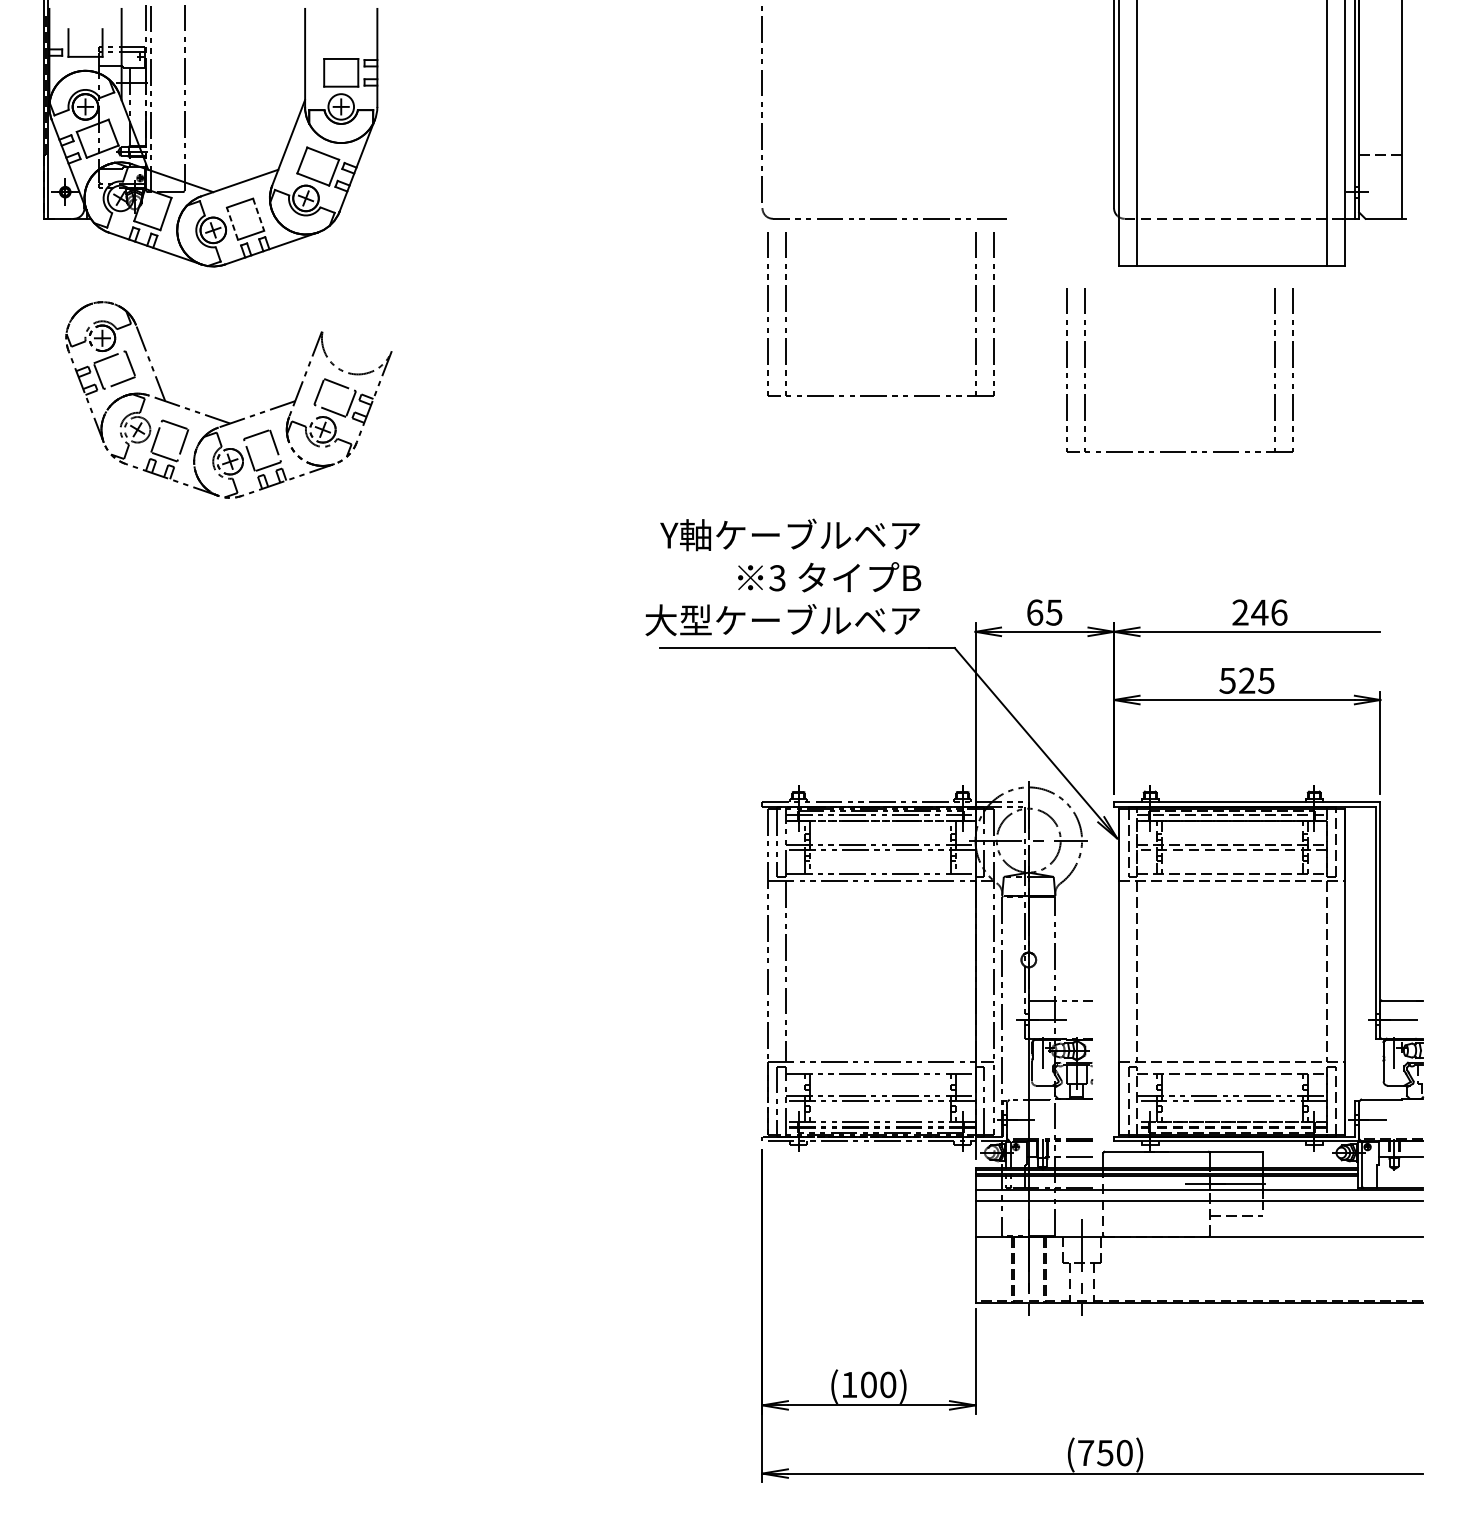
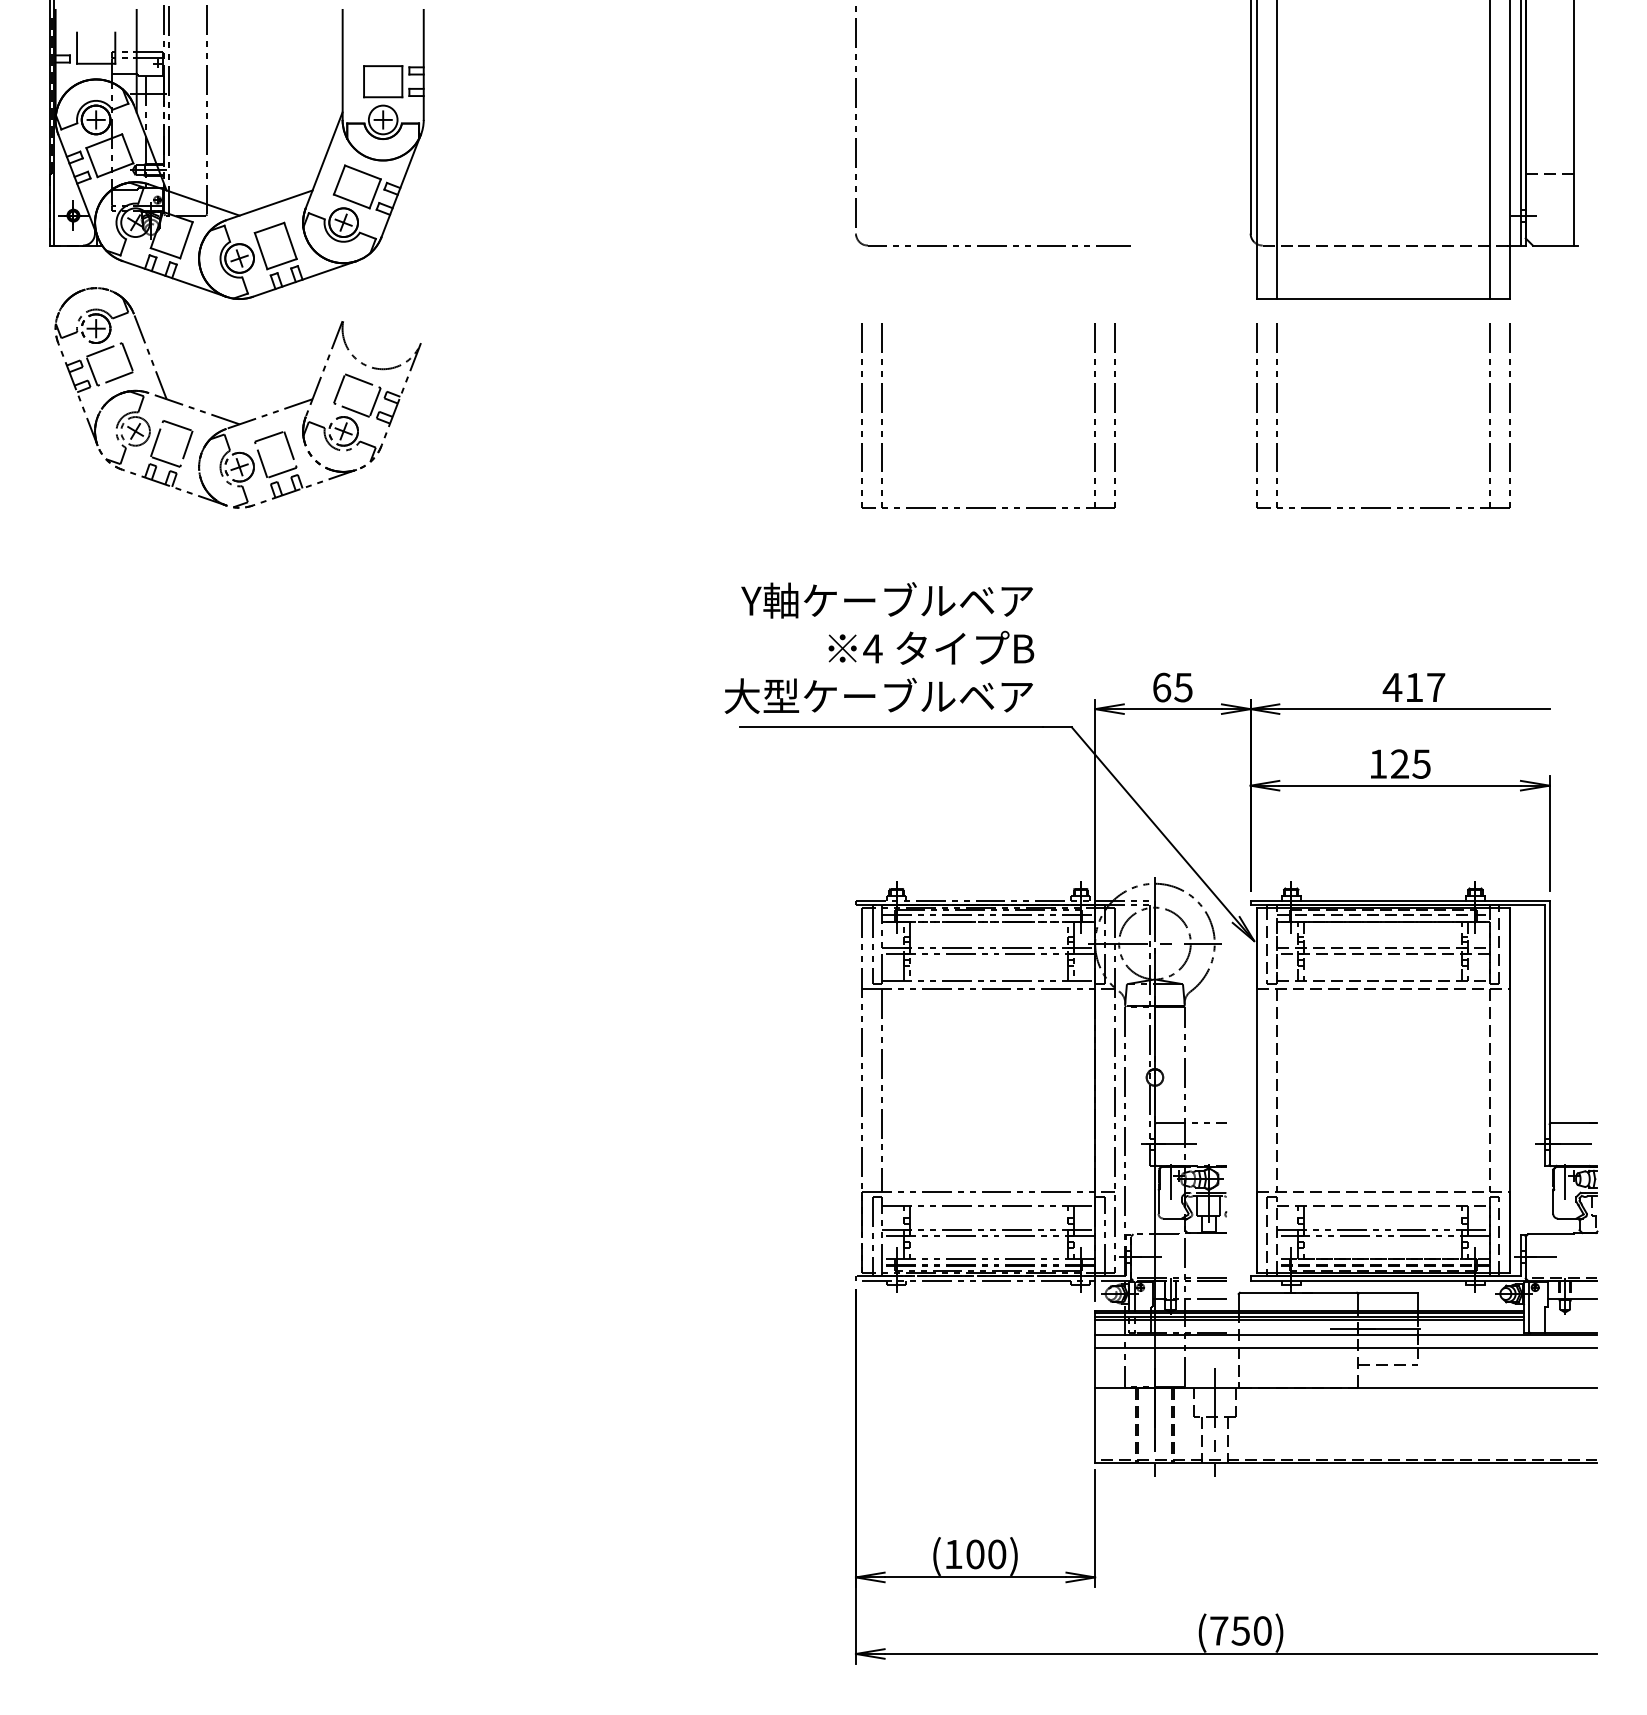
line: (258, 215) -> (290, 241), dashed -> solid
line: (231, 223) -> (260, 250), dashed -> solid
part: (880, 396) -> (988, 507), moved
part: (221, 419) -> (229, 419), moved
part: (1179, 452) -> (1383, 507), moved
text: (777, 577) -> (872, 648), 3 -> 4
text: (1259, 612) -> (1413, 687), 246 -> 417
text: (1227, 680) -> (1377, 763), 525 -> 125

